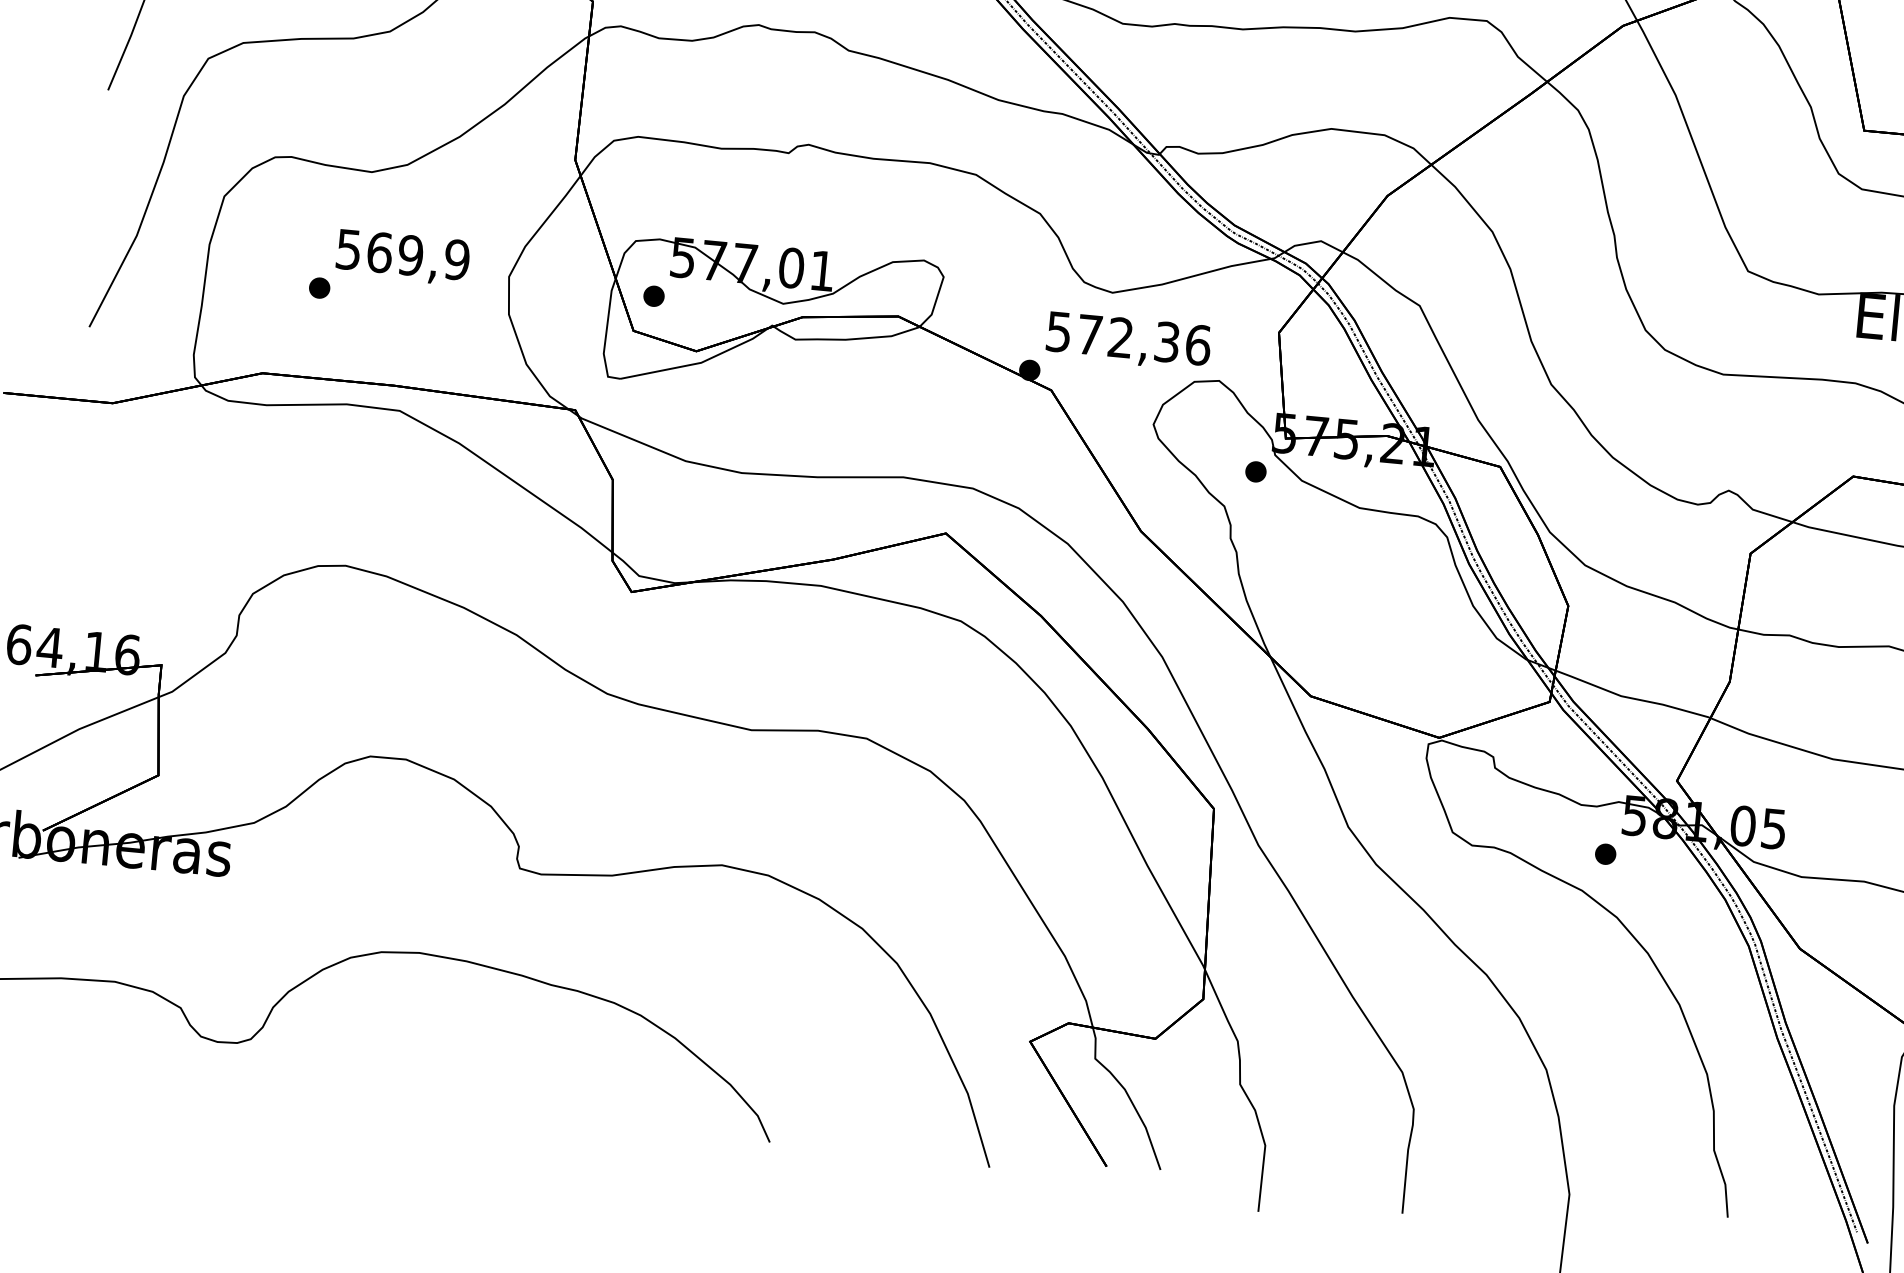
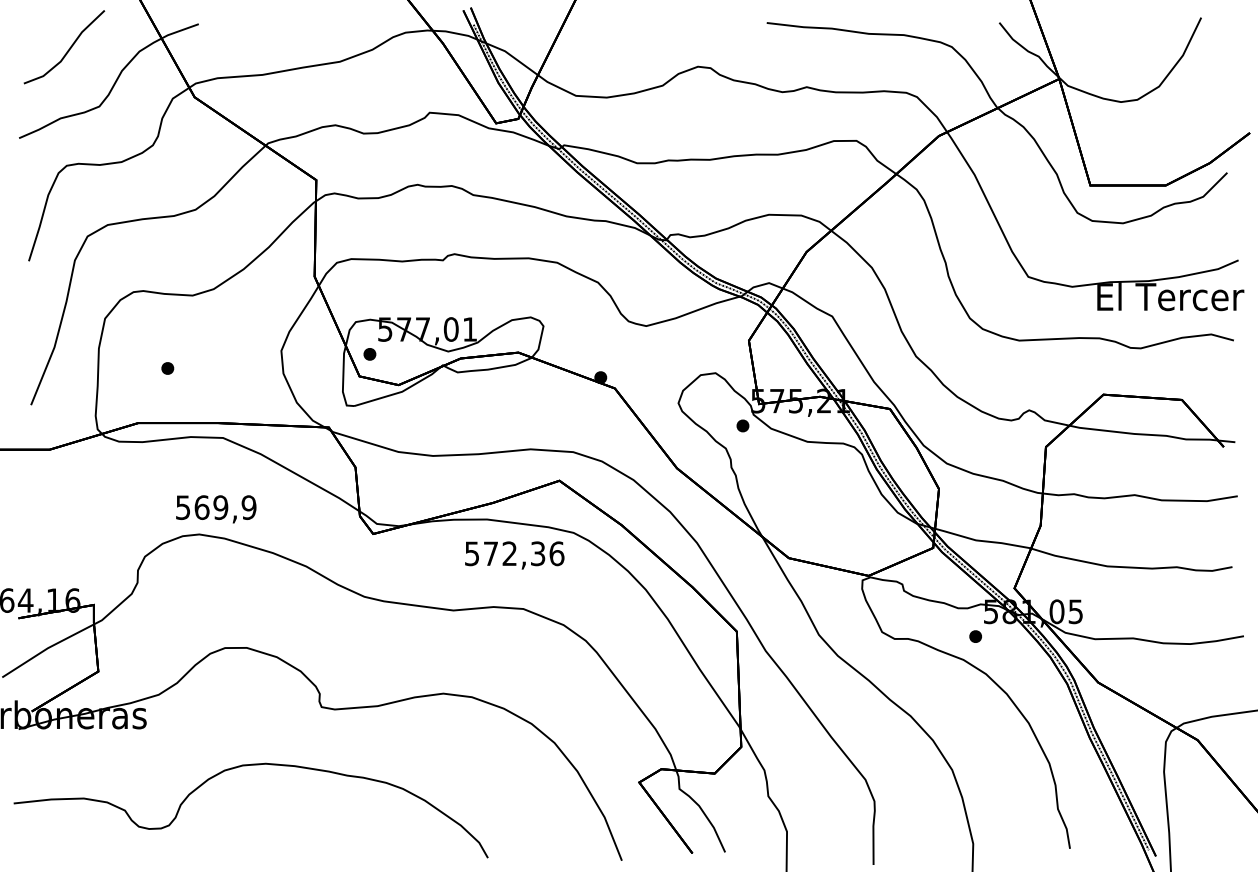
text: (403, 257) -> (216, 509), moved
text: (1128, 341) -> (514, 555), moved

